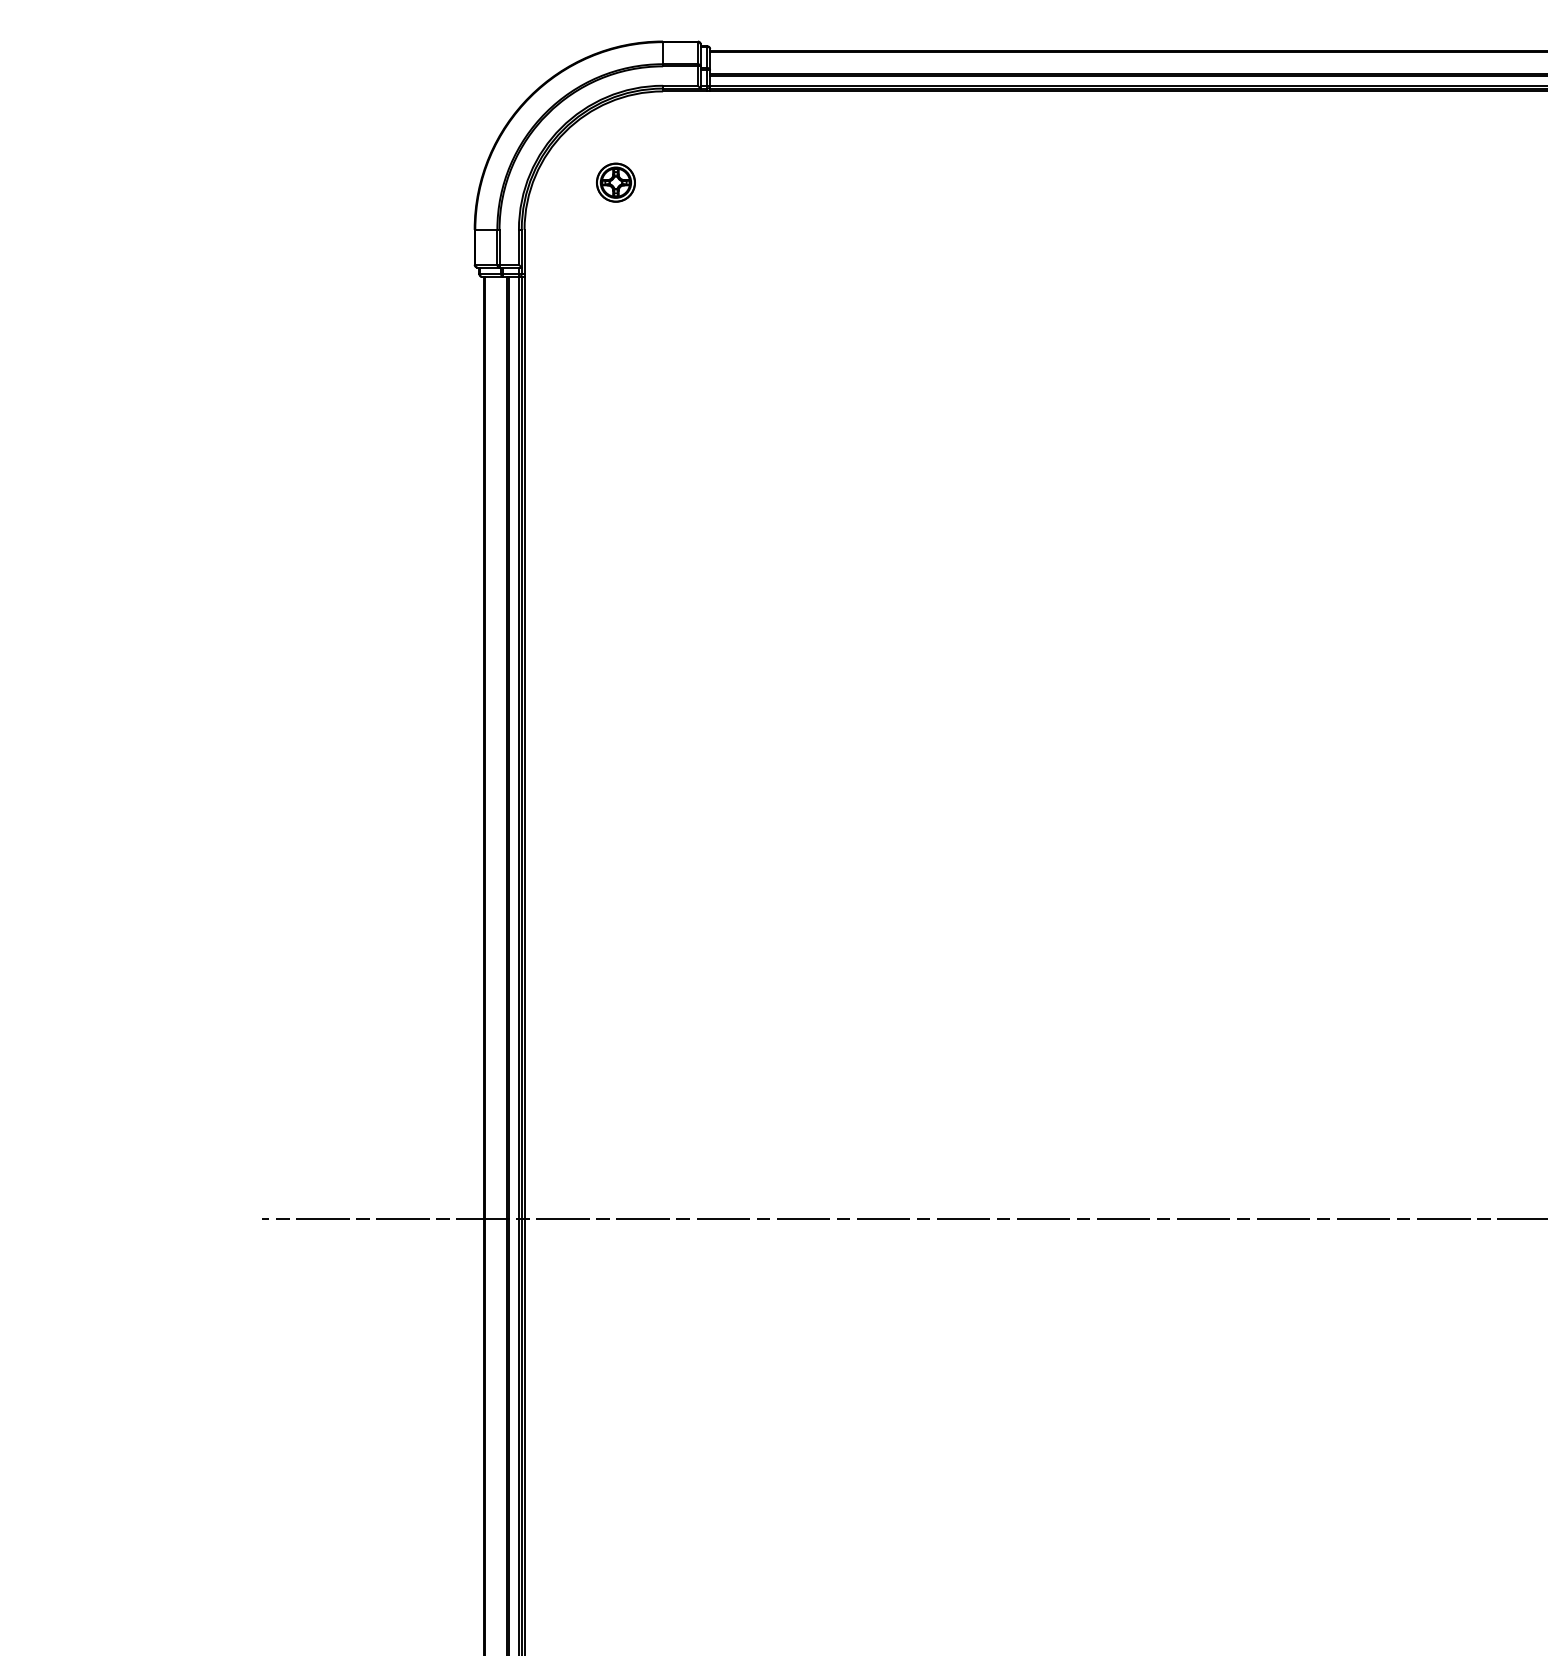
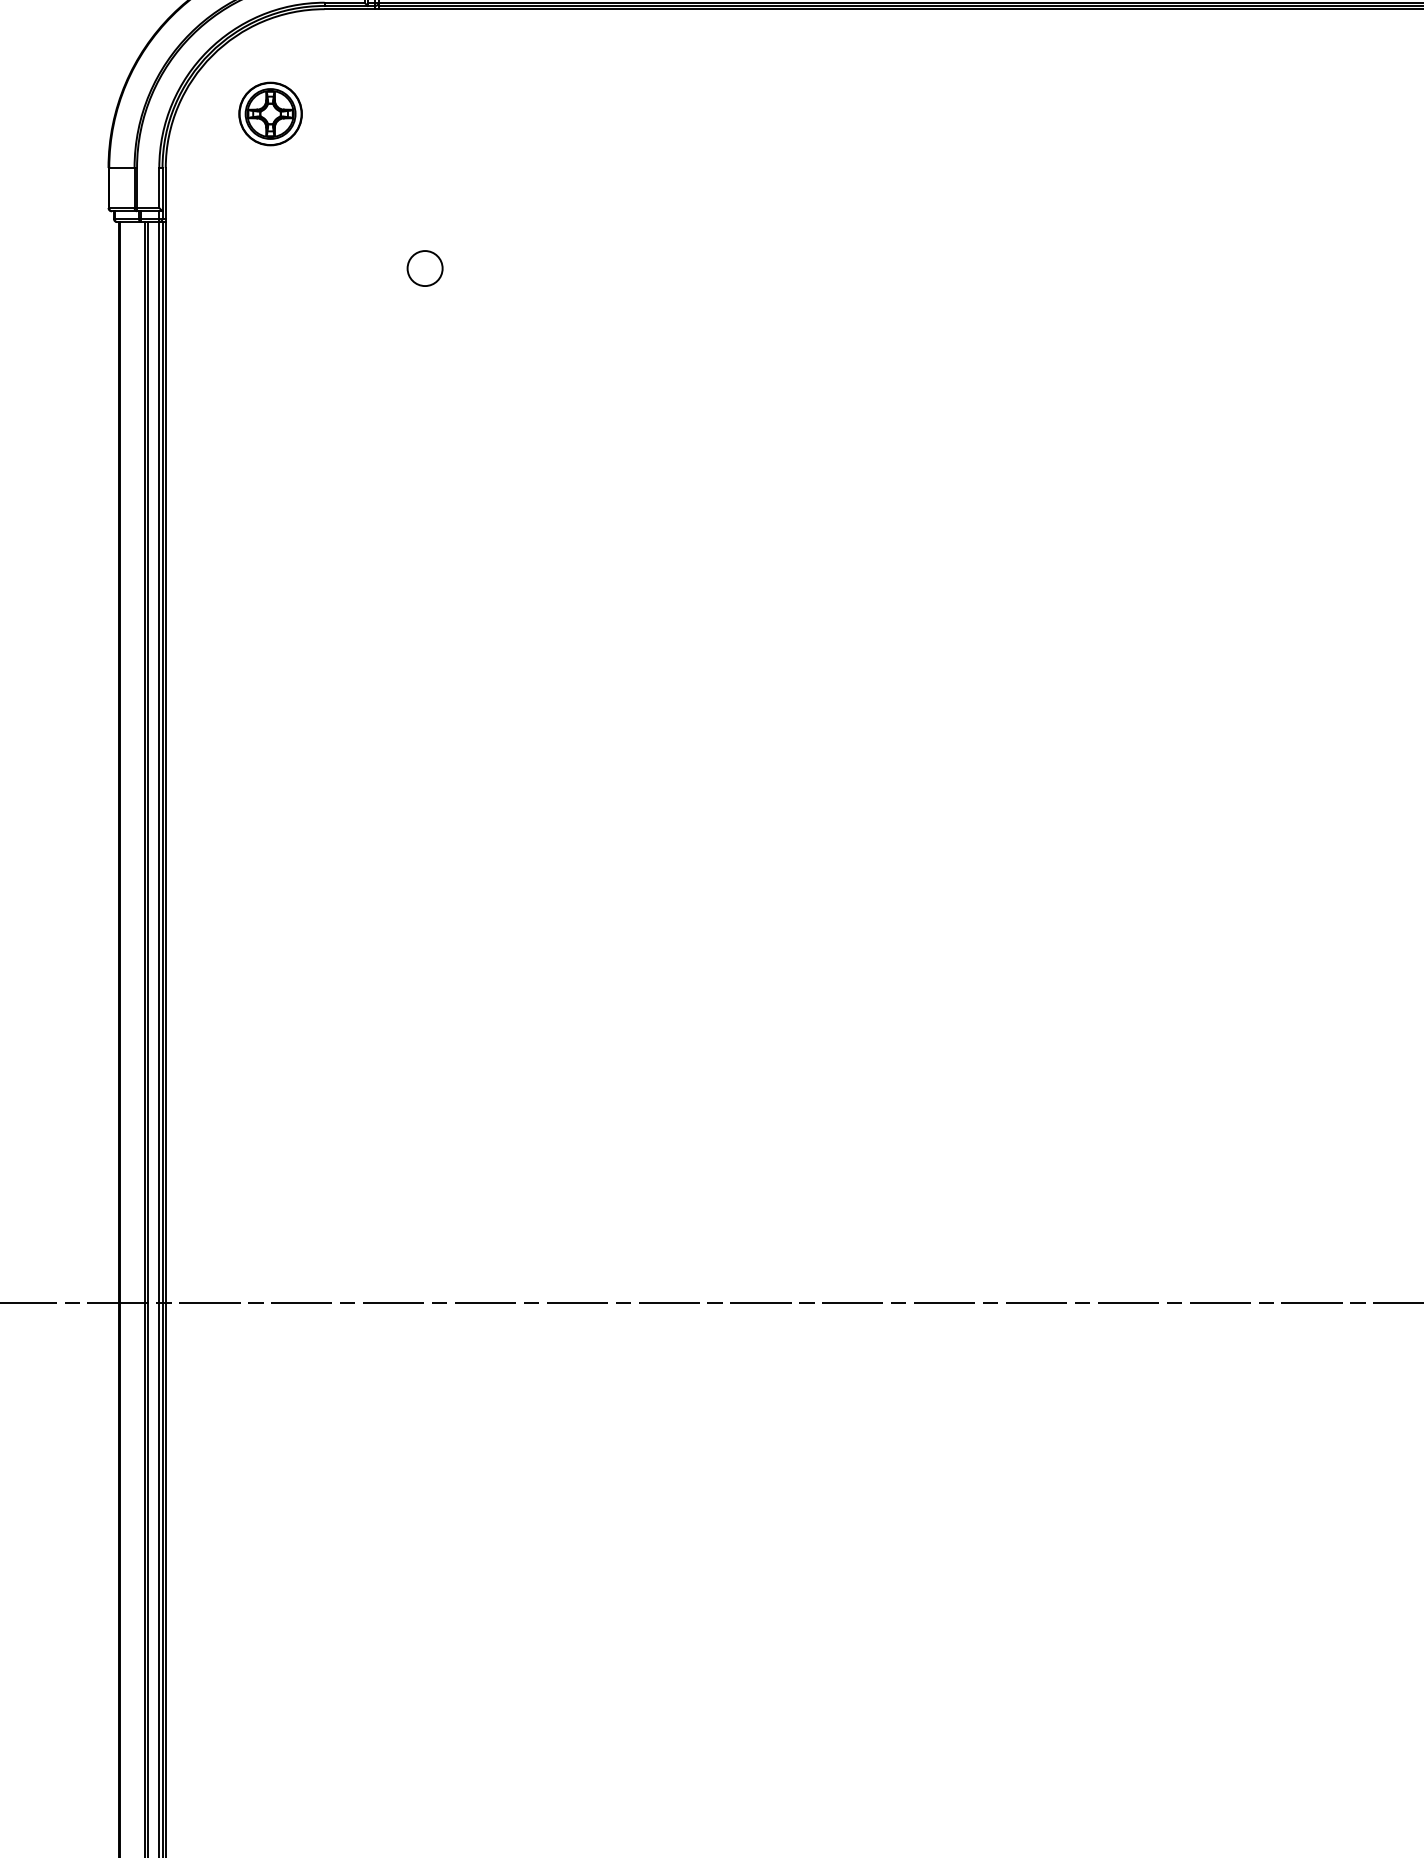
part: (615, 182) -> (270, 113), size x1.43
circle: (750, 317) -> (424, 268), added

